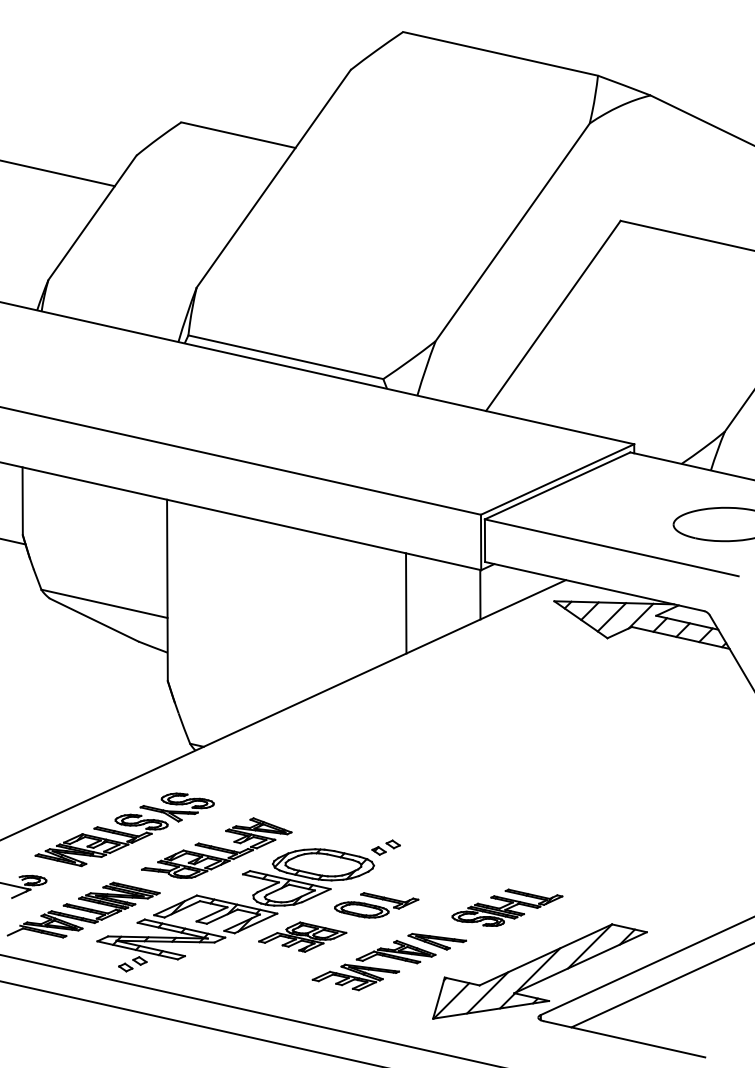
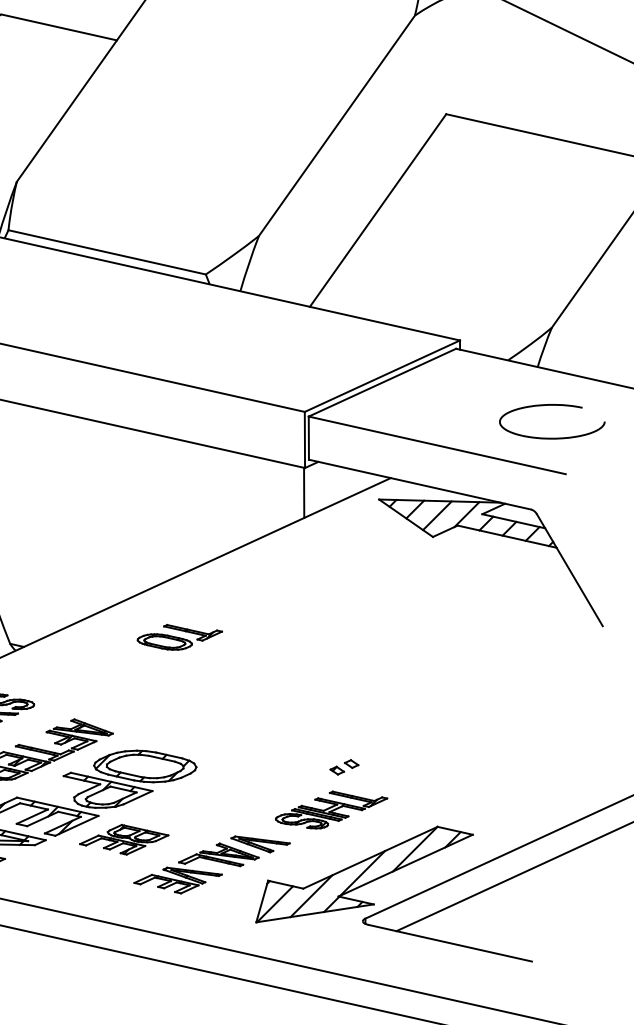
line: (406, 603) -> (229, 501), removed
part: (385, 847) -> (343, 767), moved
part: (376, 905) -> (179, 637), moved

